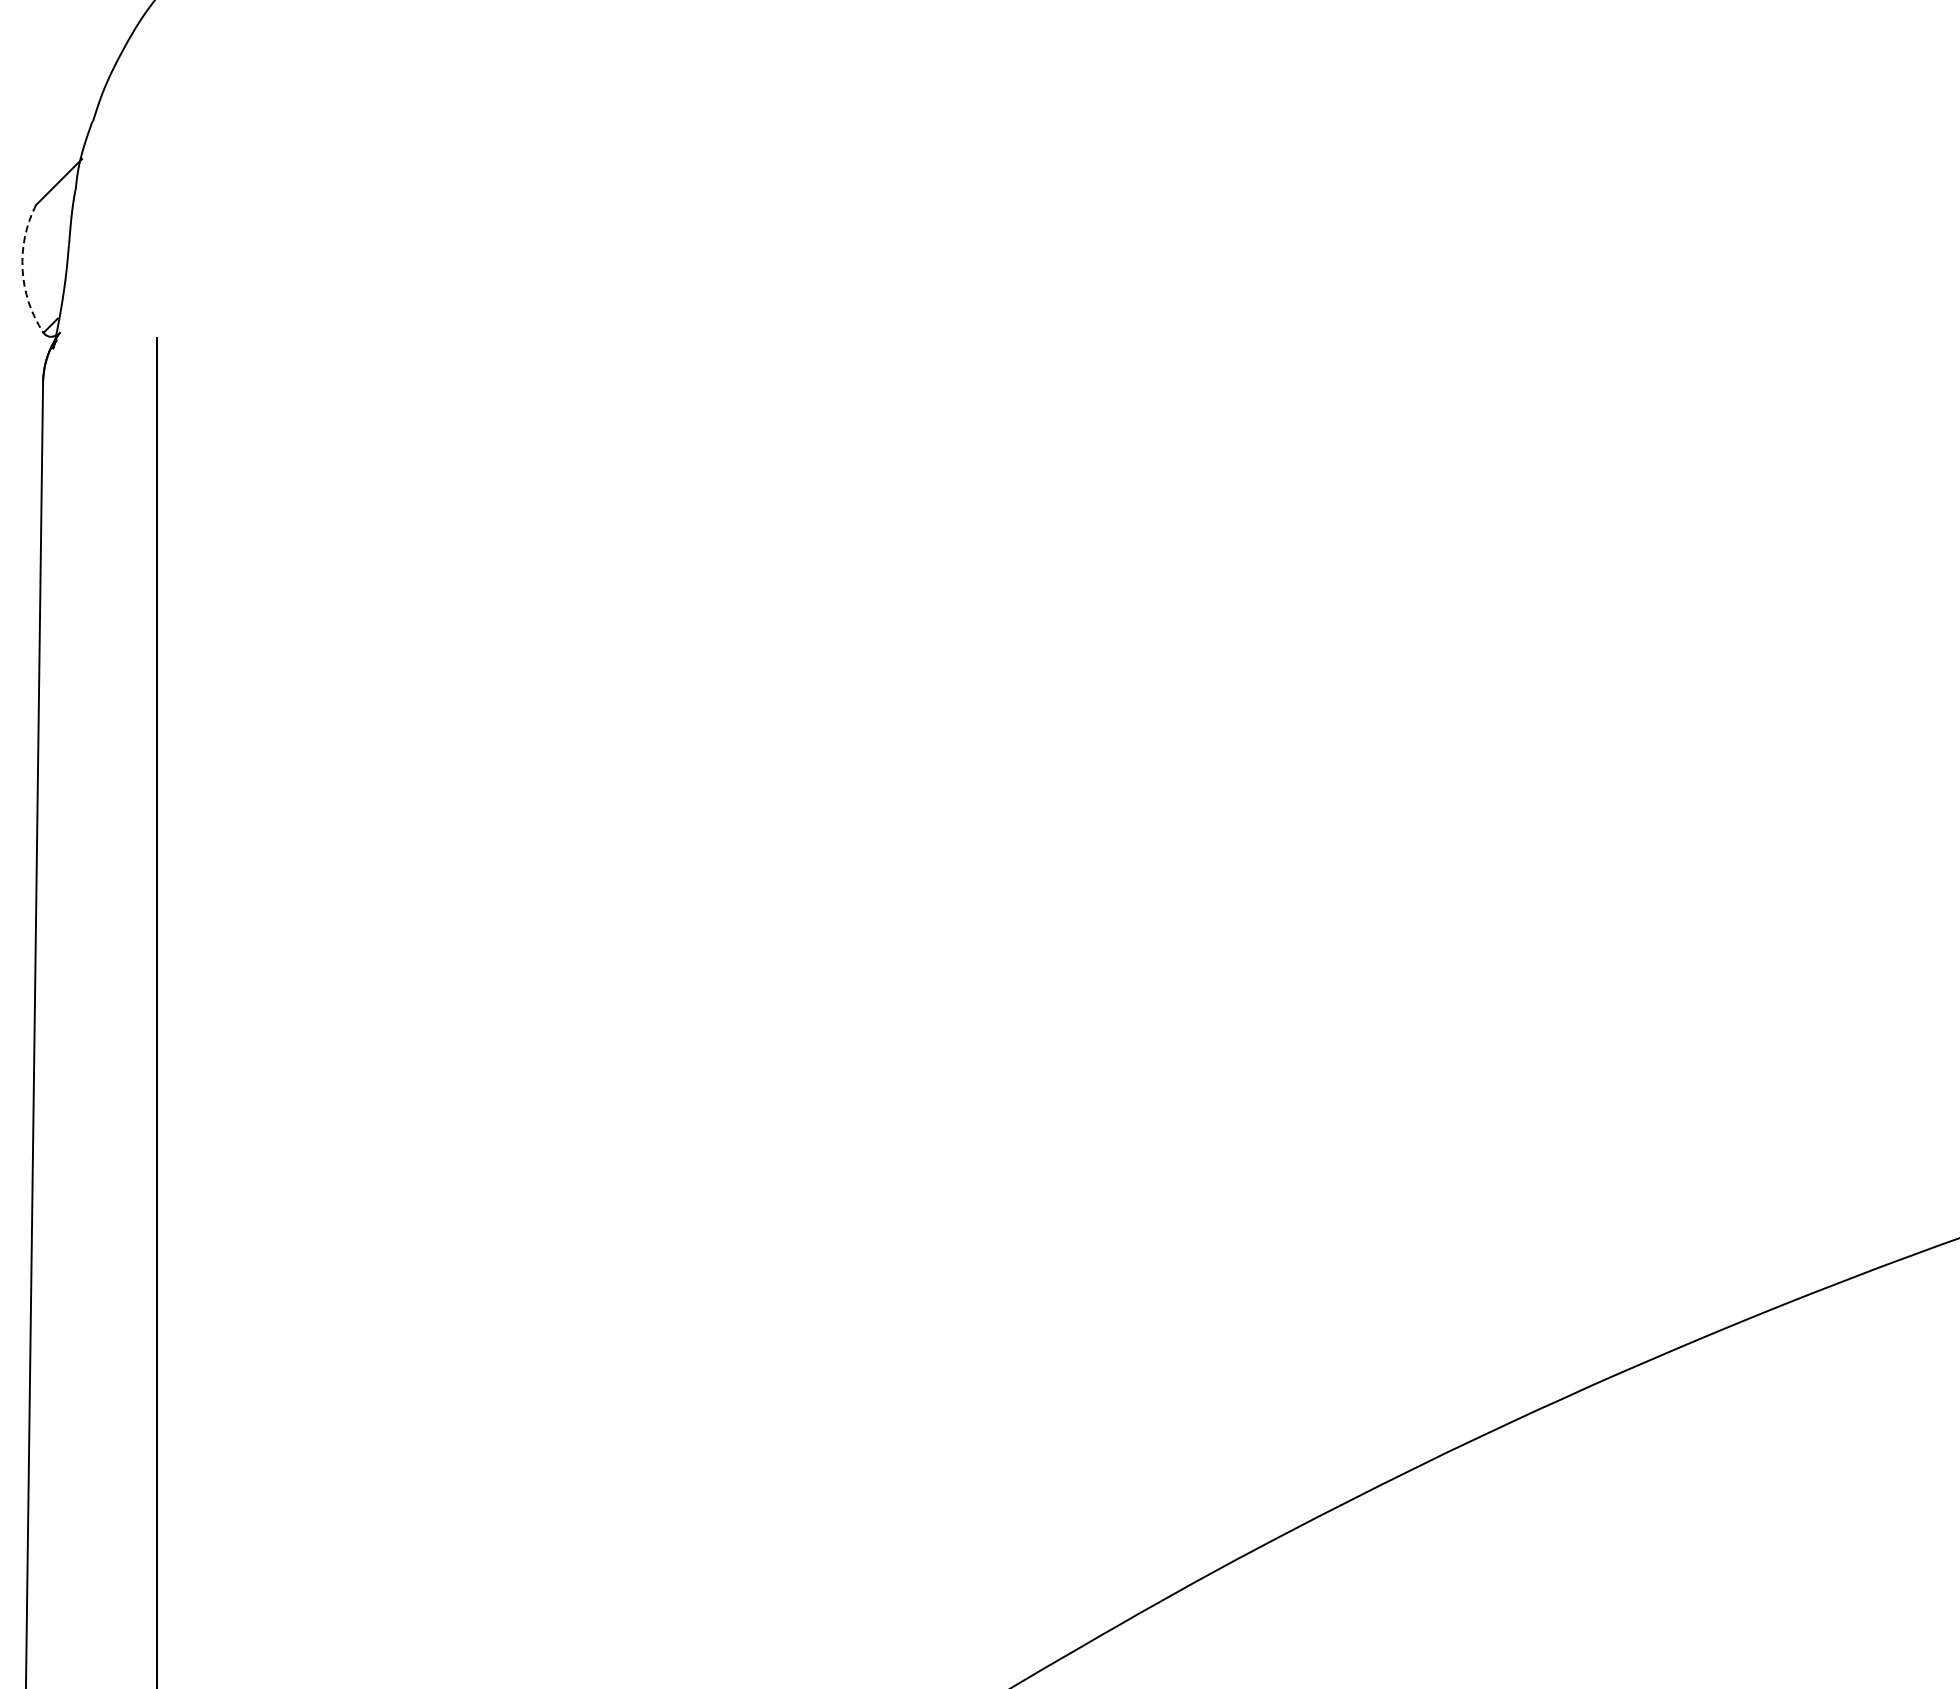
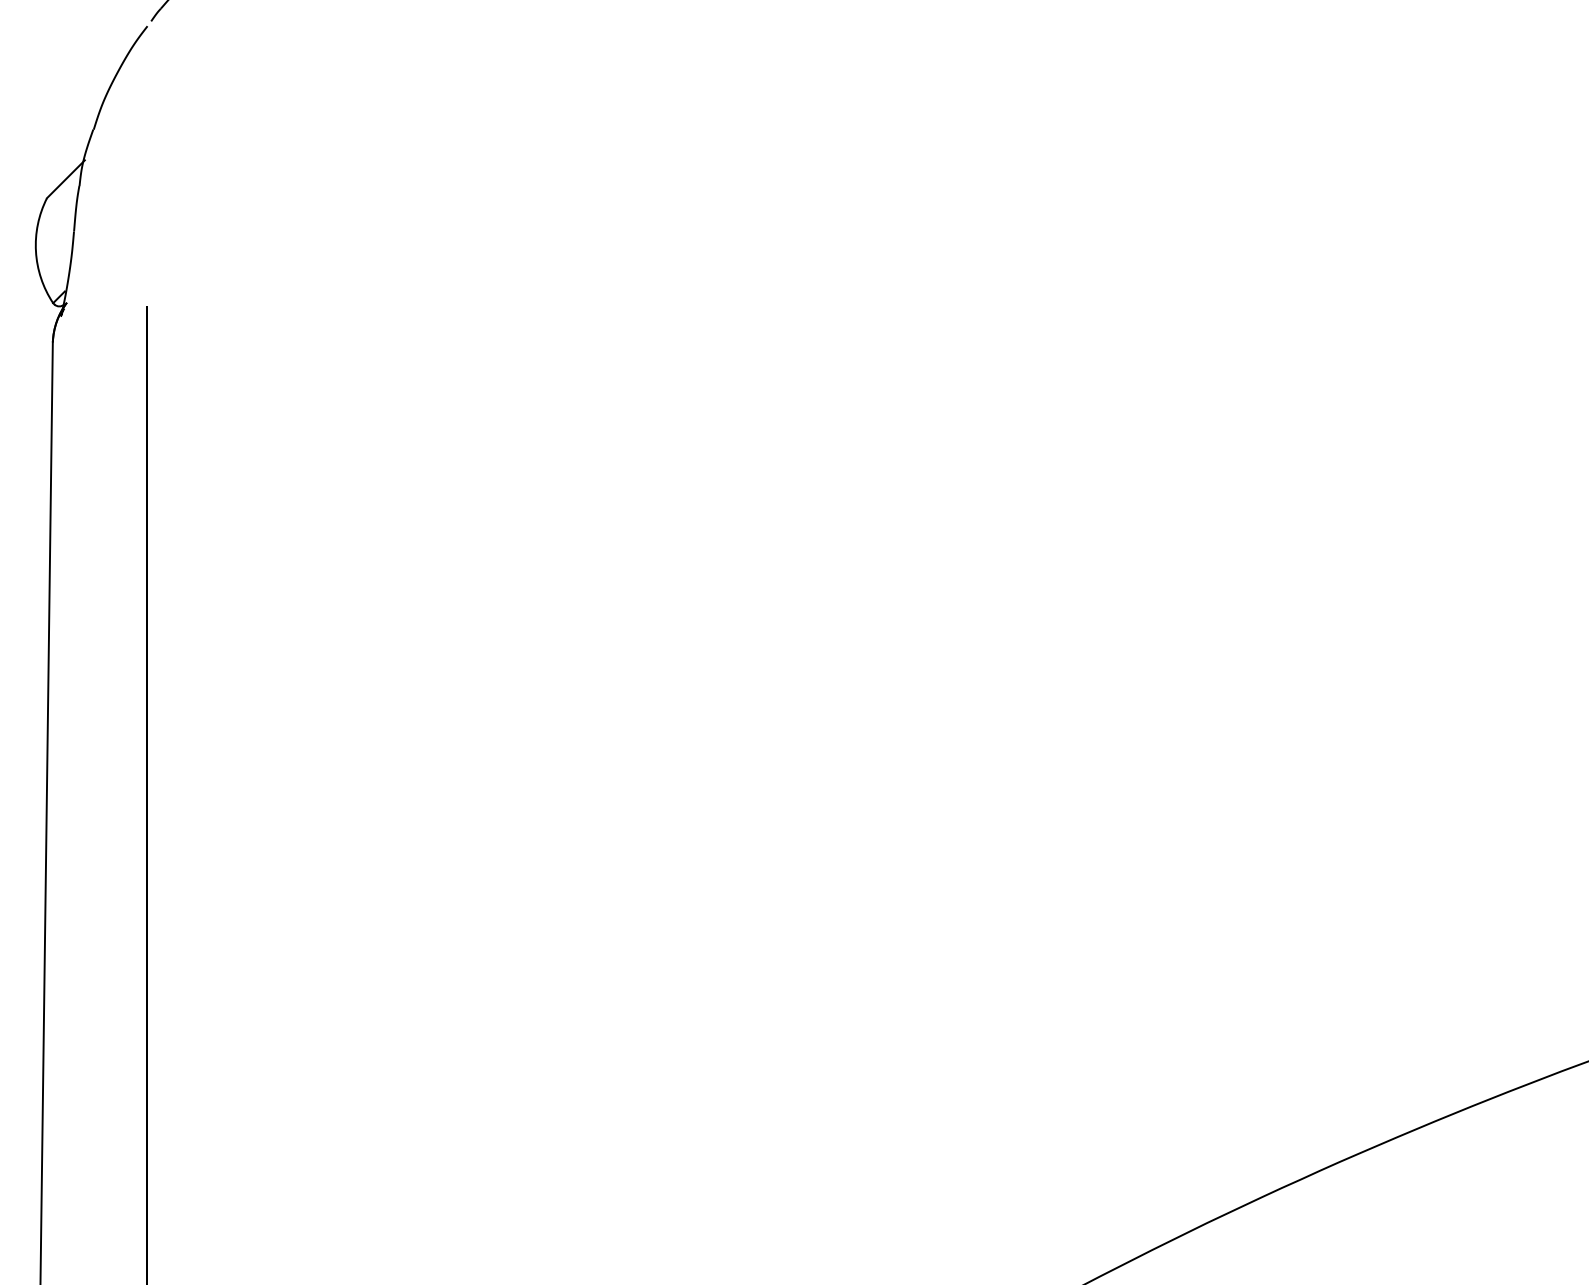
arc: (22, 270) -> (35, 251), dashed -> solid

